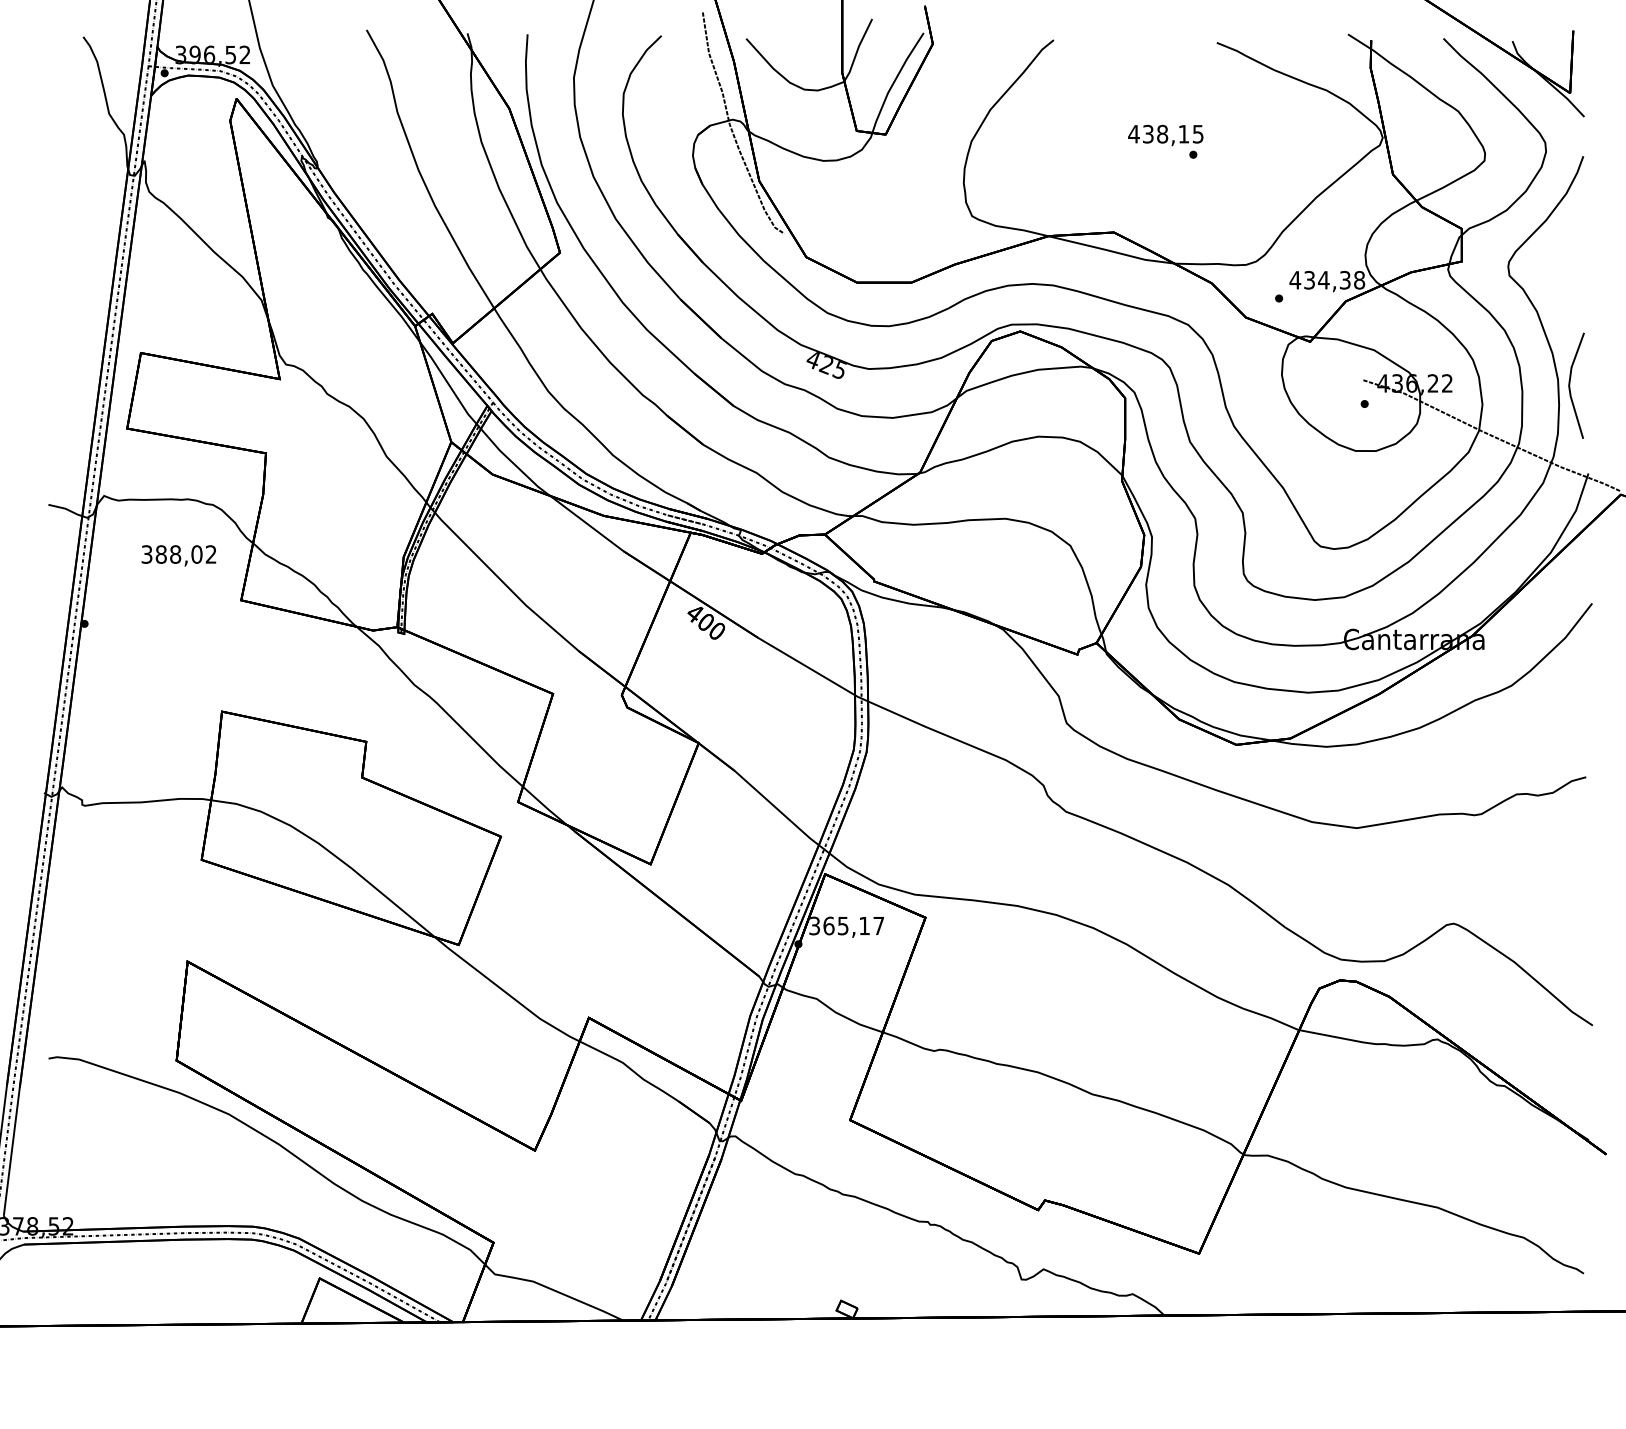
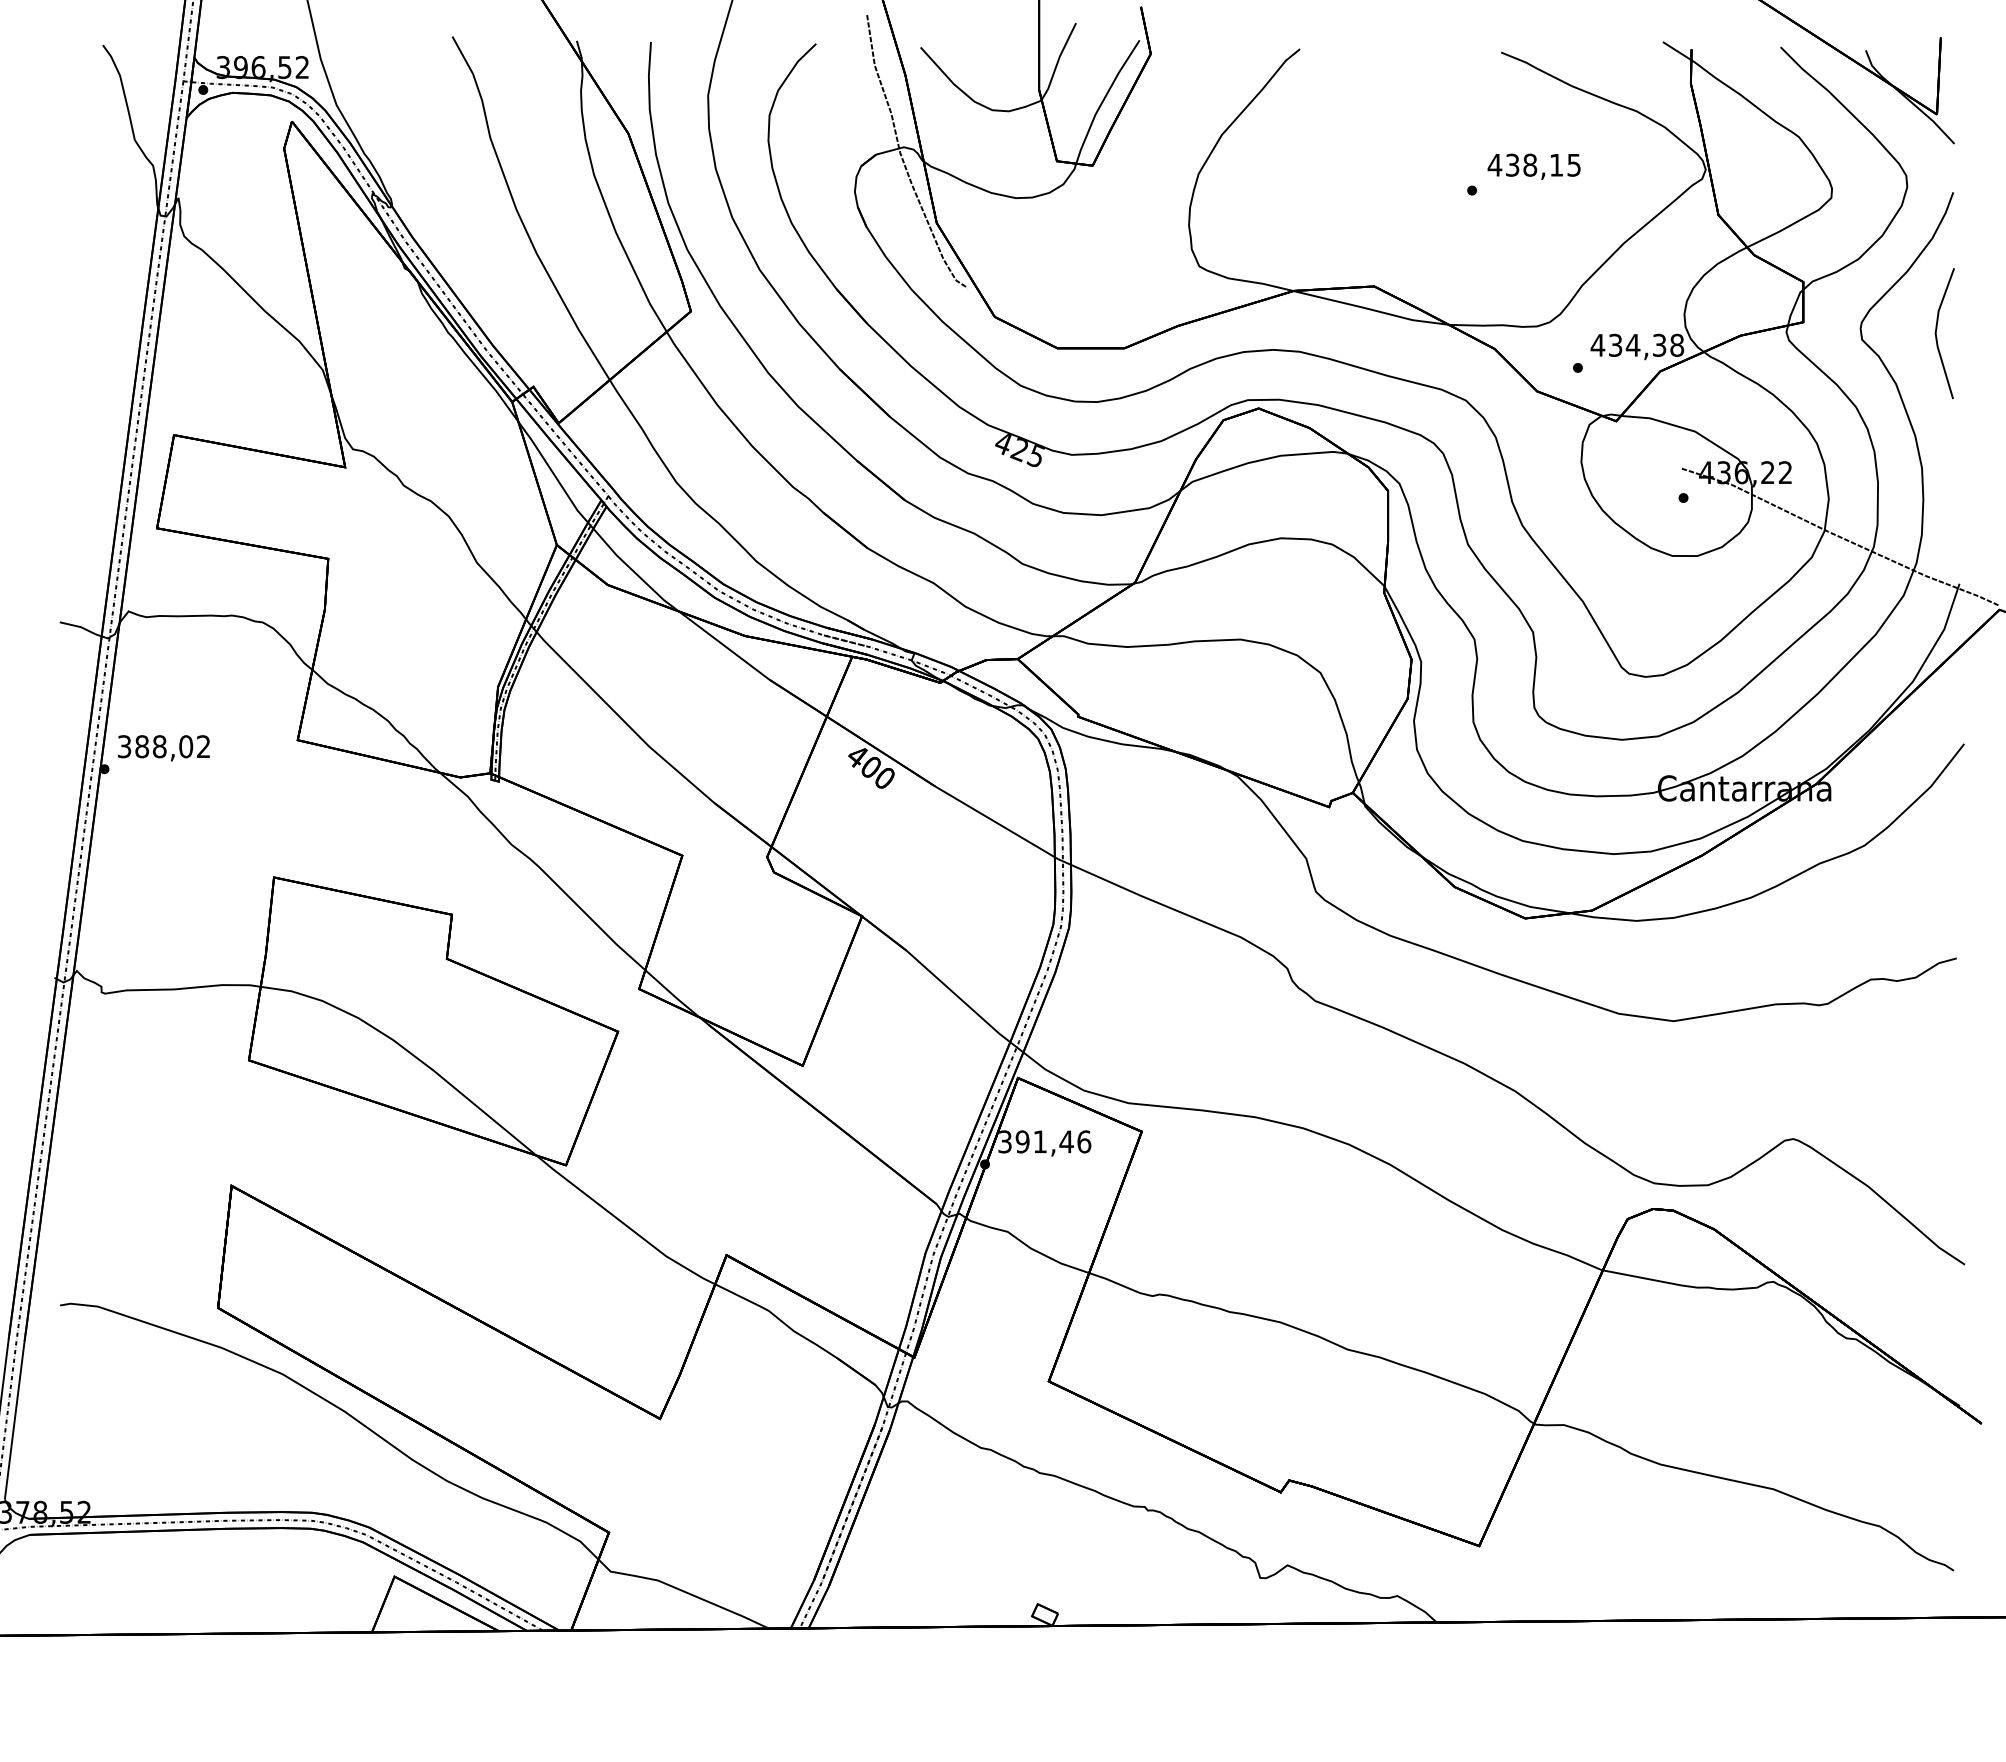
text: (1165, 135) -> (1533, 166), moved
line: (1569, 385) -> (1936, 333), moved
text: (178, 556) -> (163, 748), moved
text: (853, 925) -> (1053, 1141), 365,17 -> 391,46

